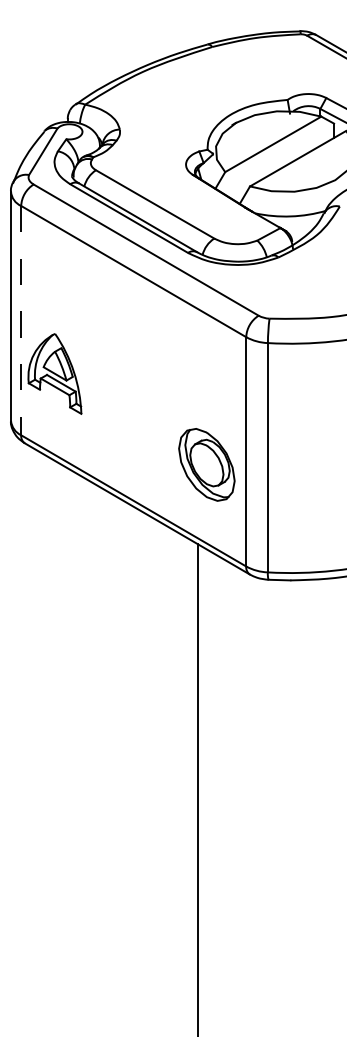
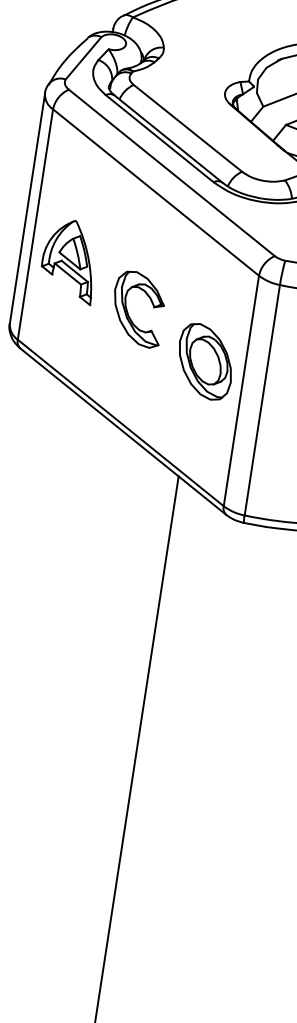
line: (21, 320) -> (35, 224), dashed -> solid
part: (54, 373) -> (69, 260), moved
part: (124, 391) -> (128, 311), added
part: (206, 464) -> (205, 361), moved

